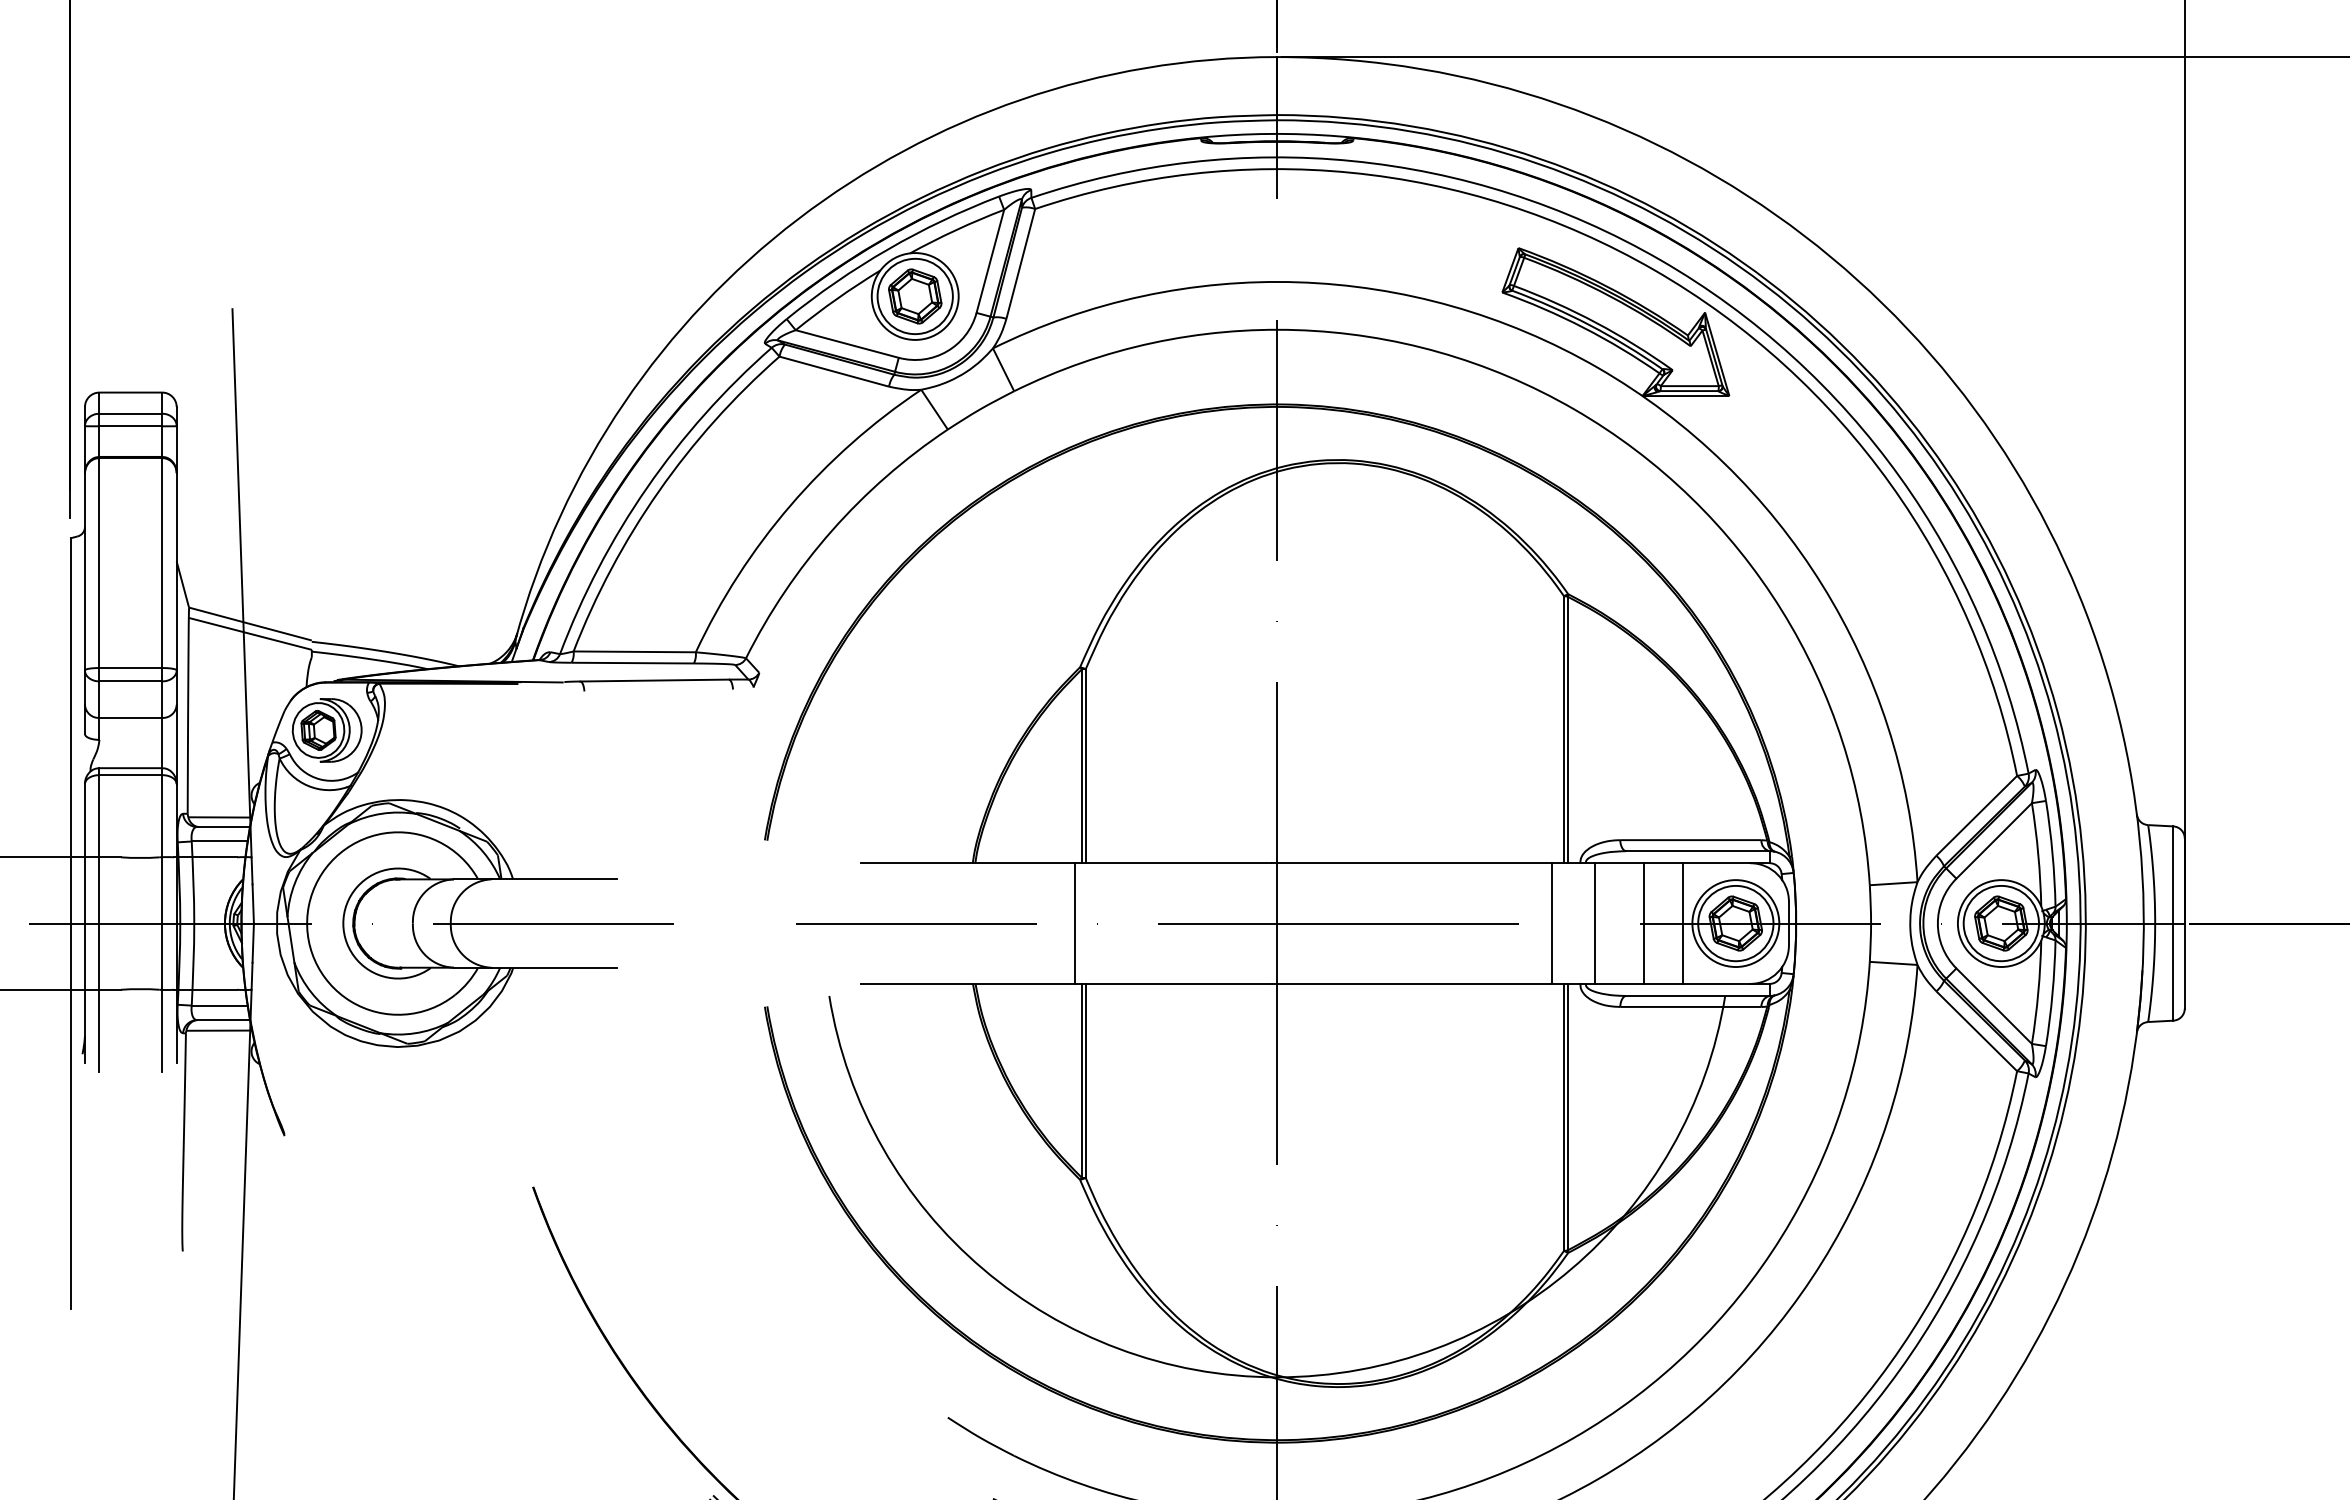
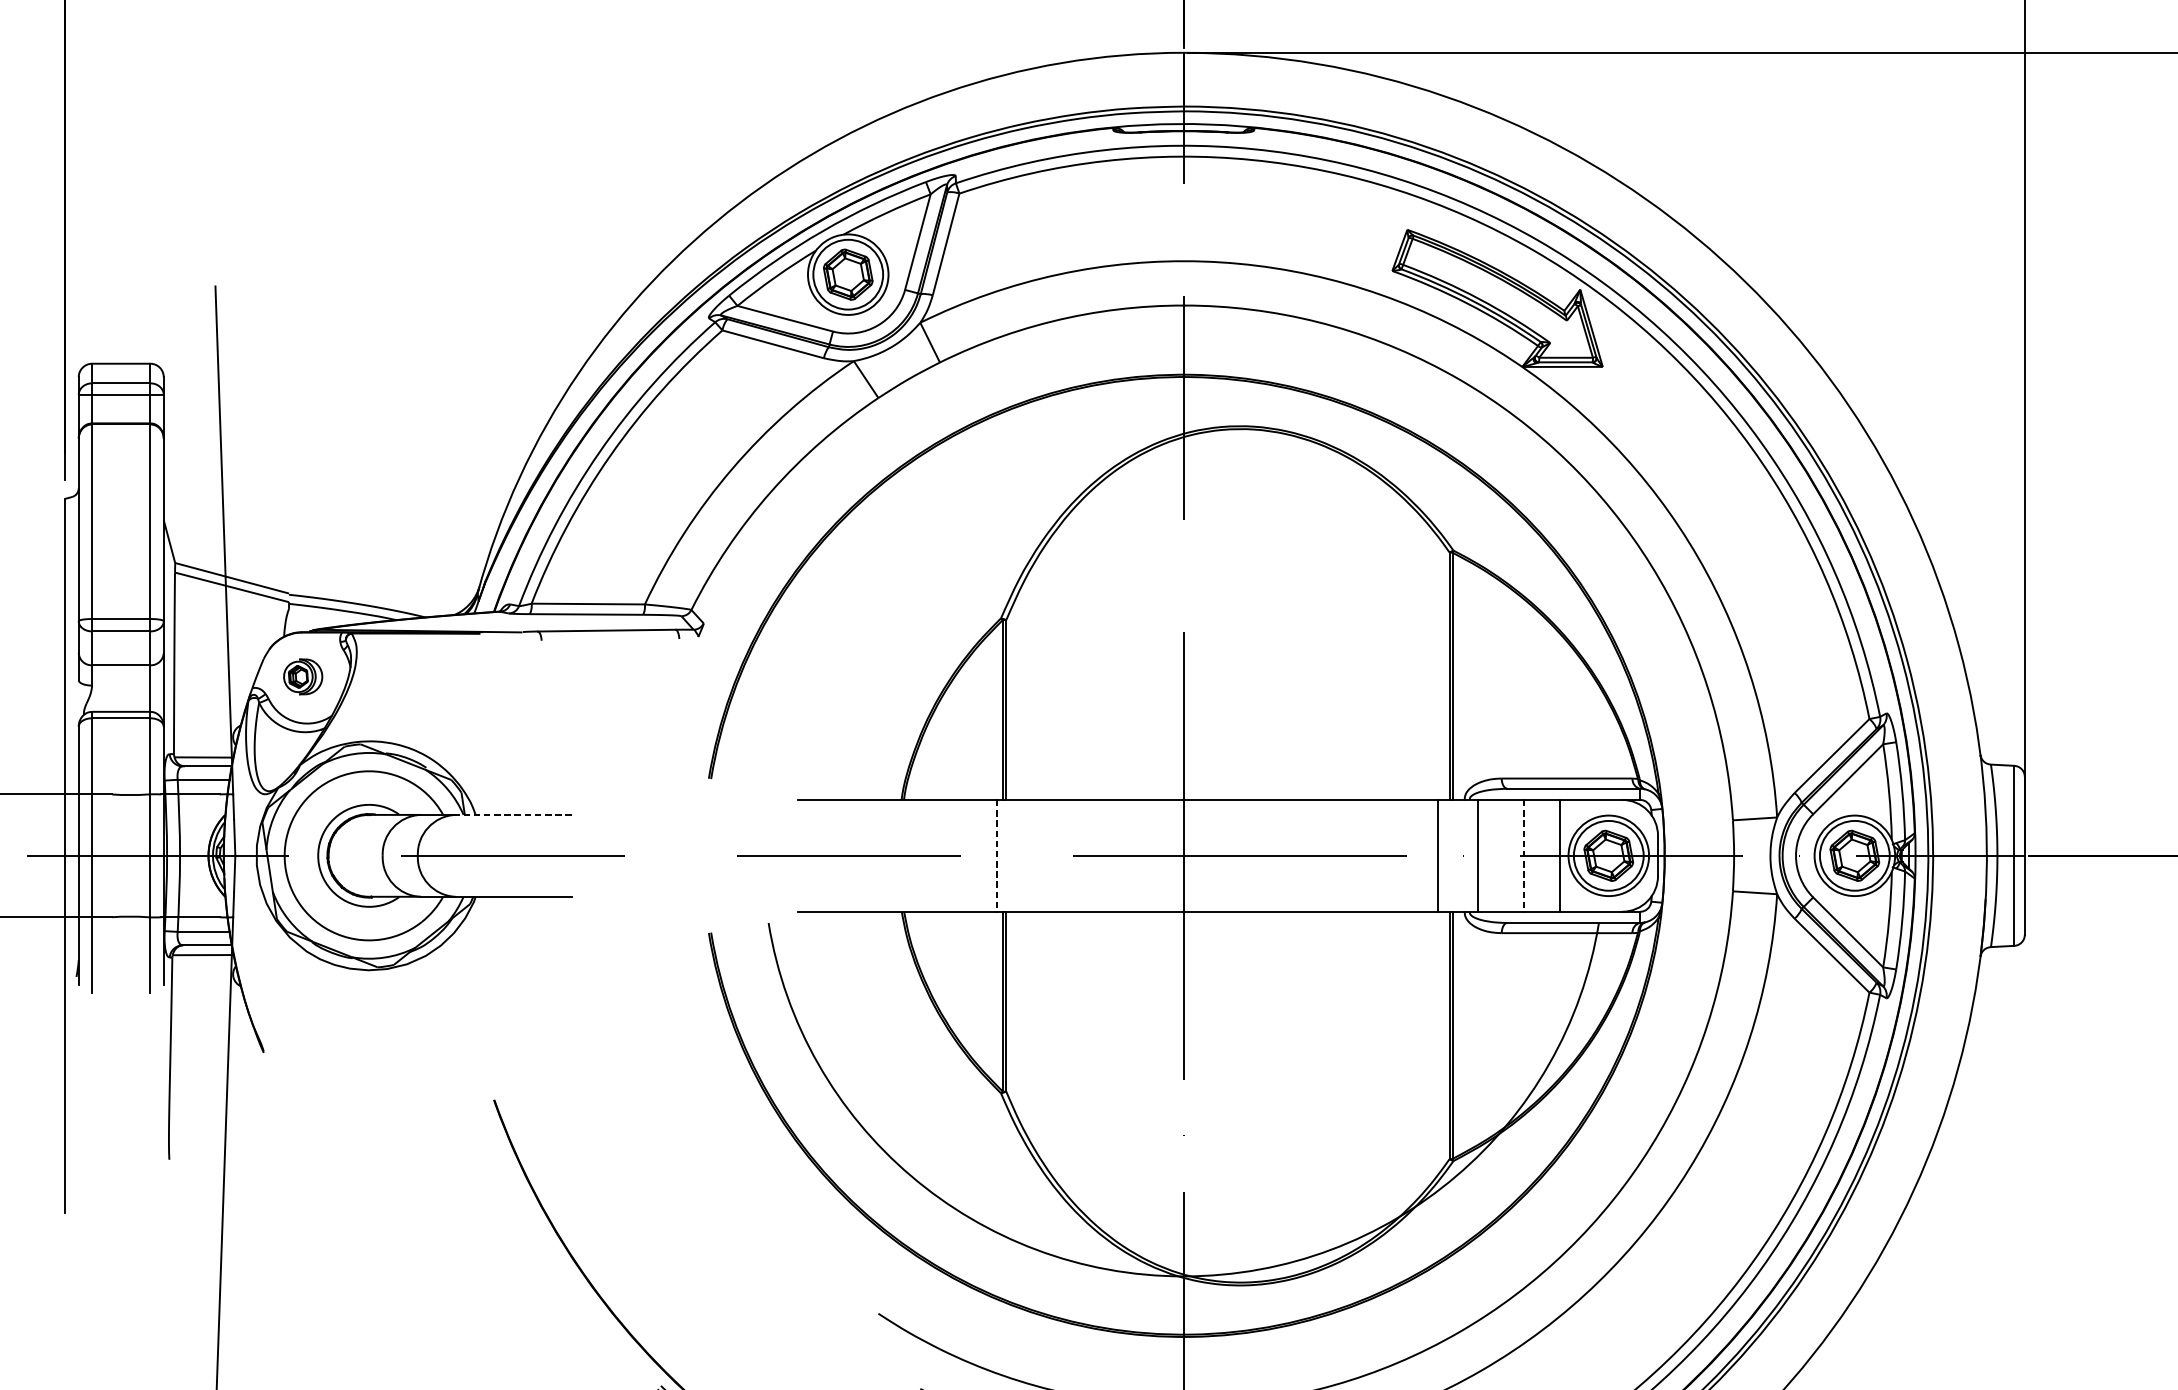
part: (326, 730) -> (302, 676), size x0.6
line: (554, 879) -> (513, 815), solid -> dashed
line: (1075, 924) -> (996, 856), solid -> dashed
line: (1644, 924) -> (1524, 856), solid -> dashed

